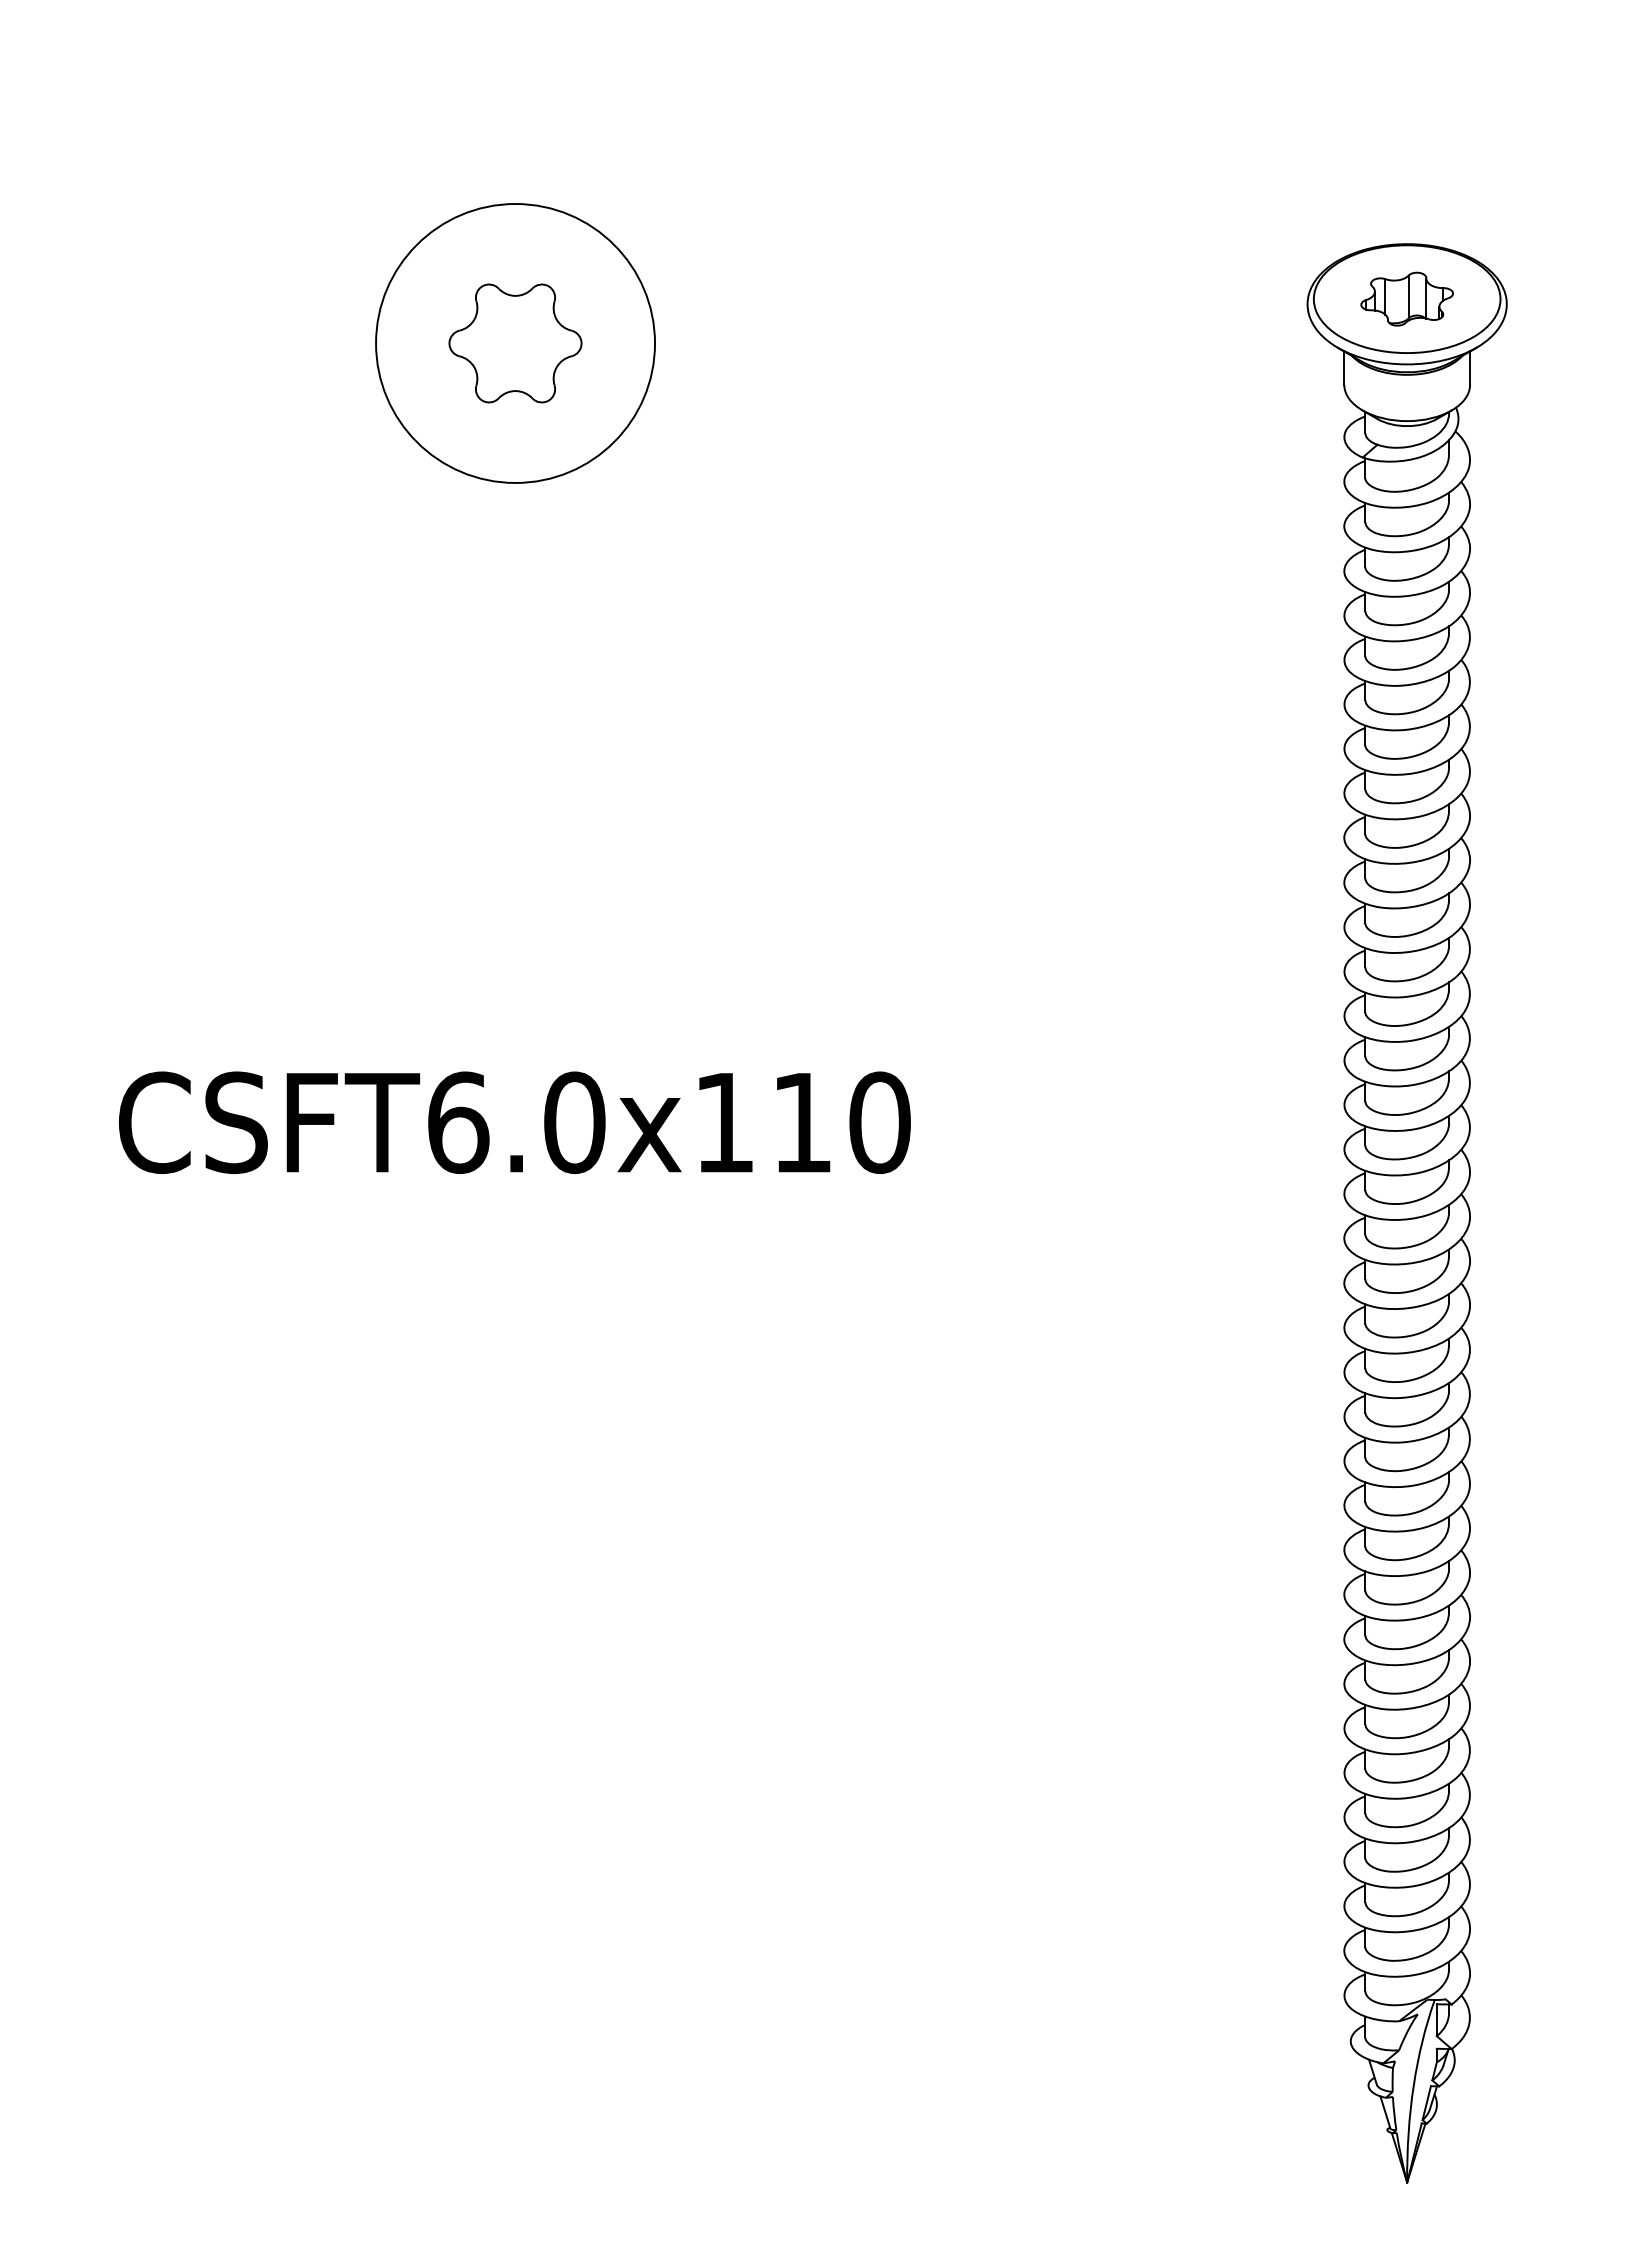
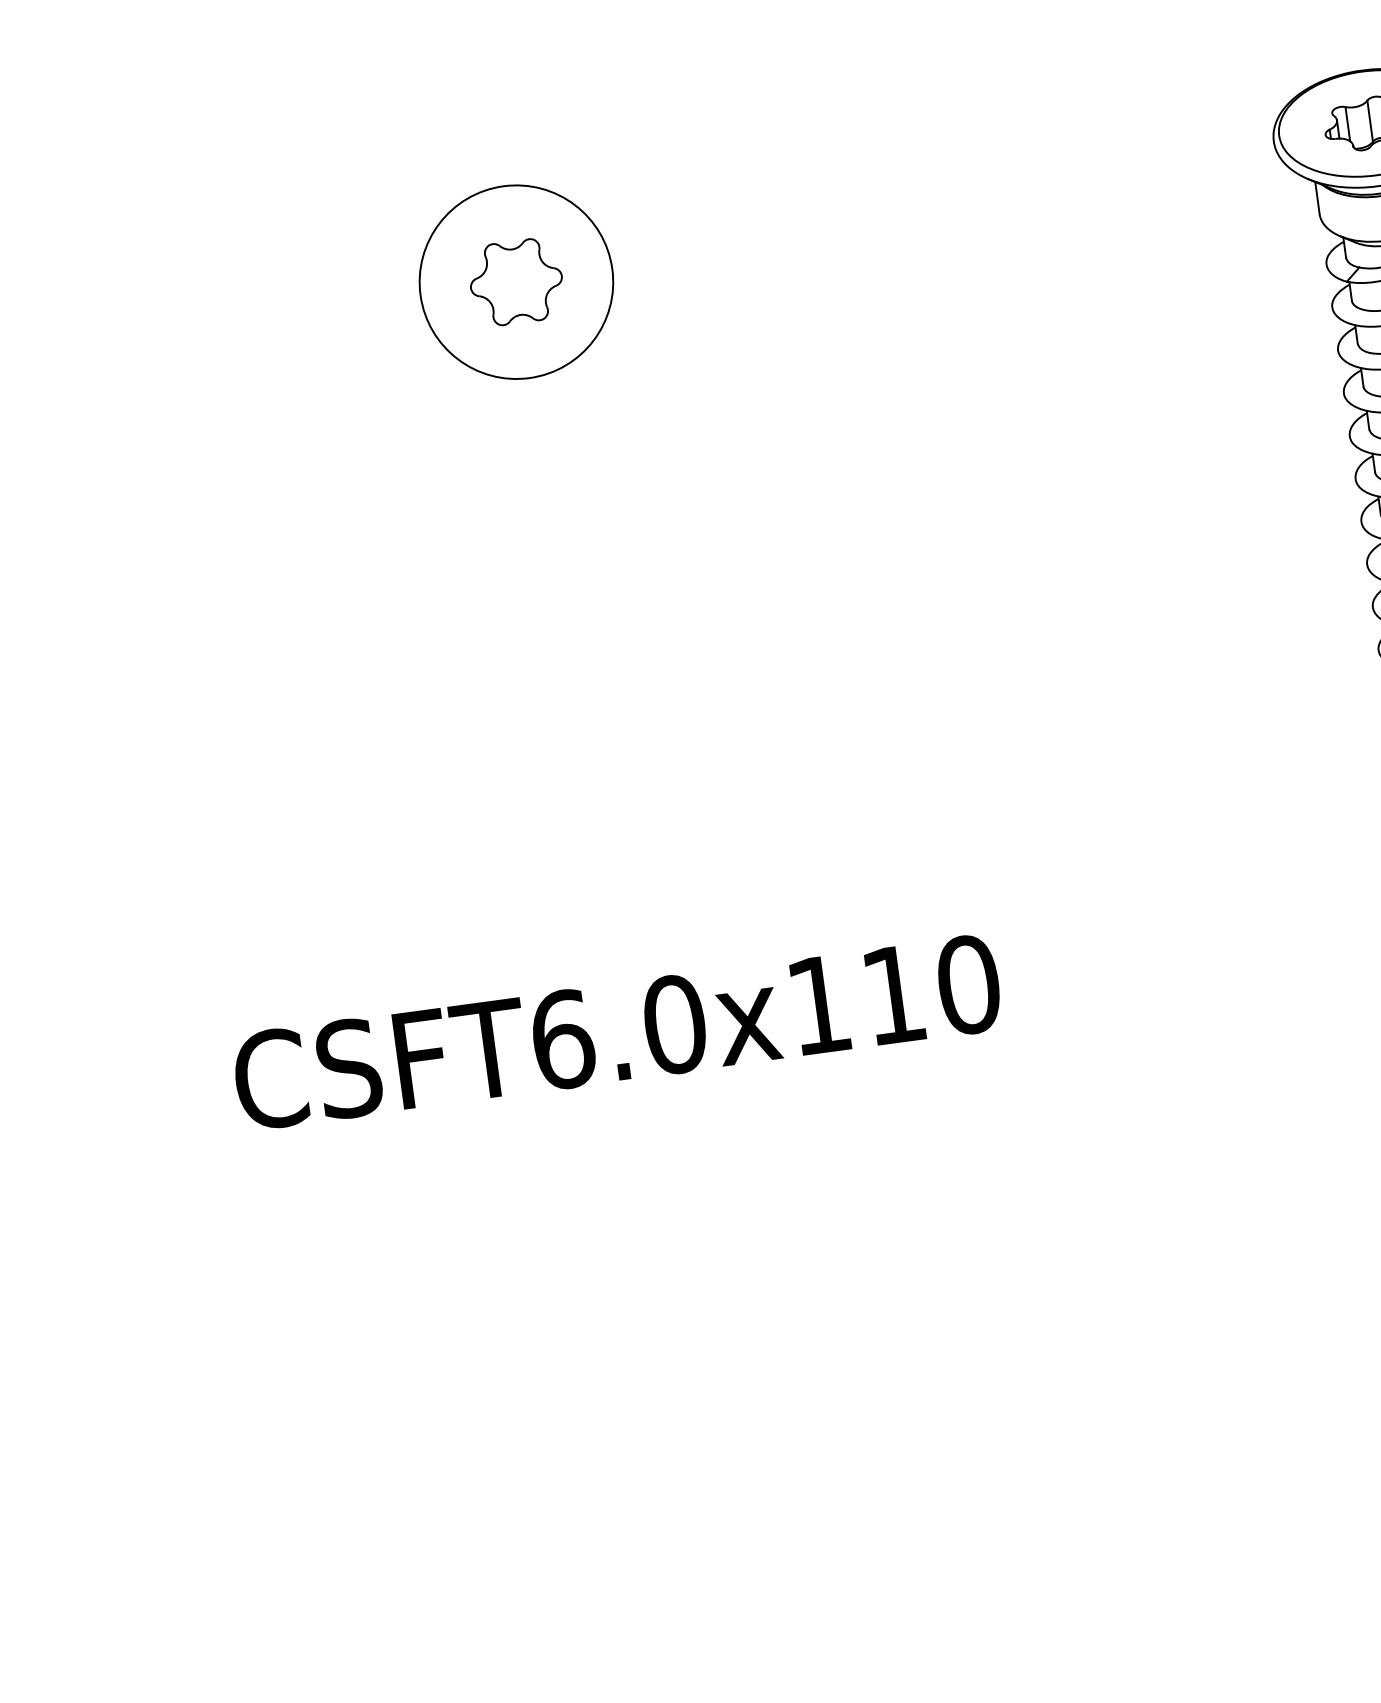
part: (515, 343) -> (516, 282), size x0.71

